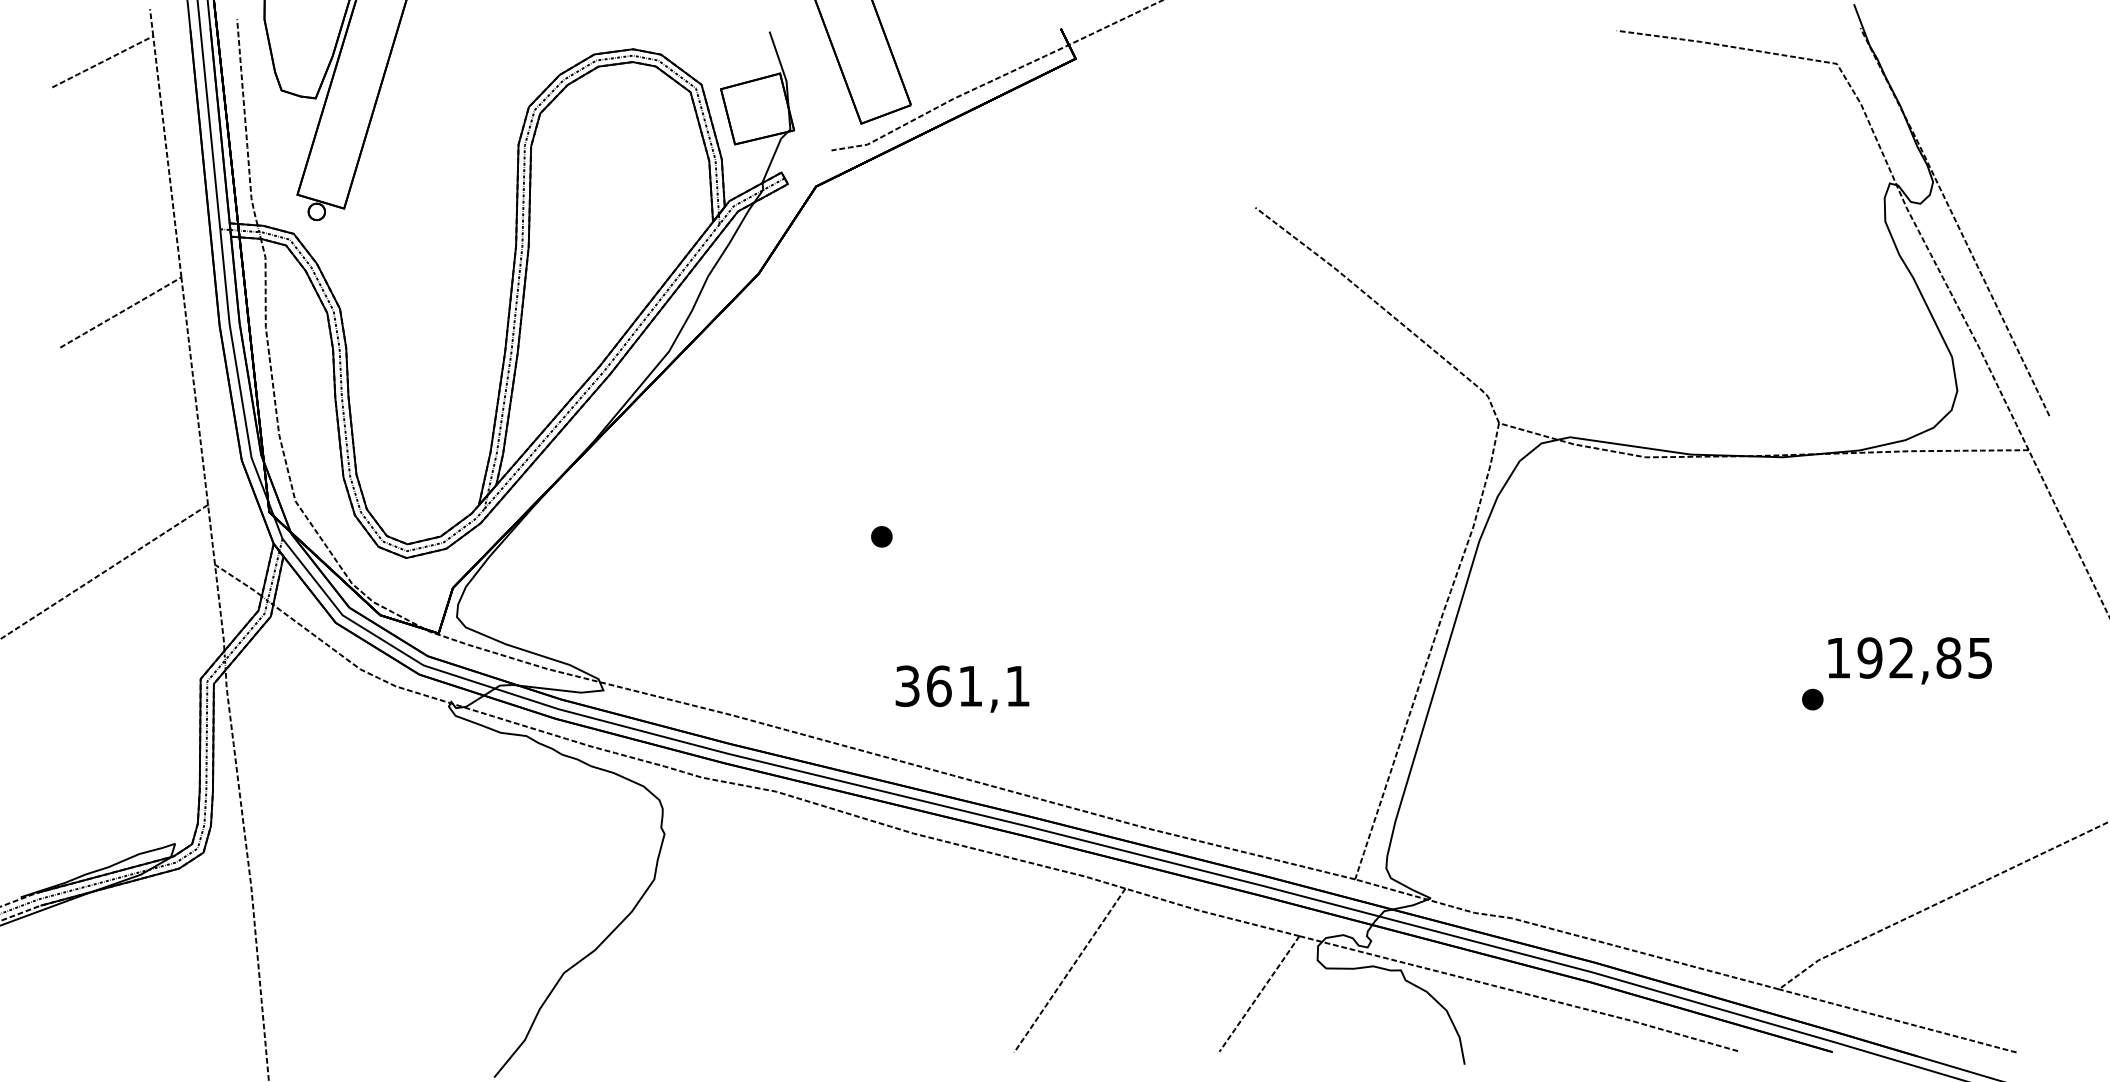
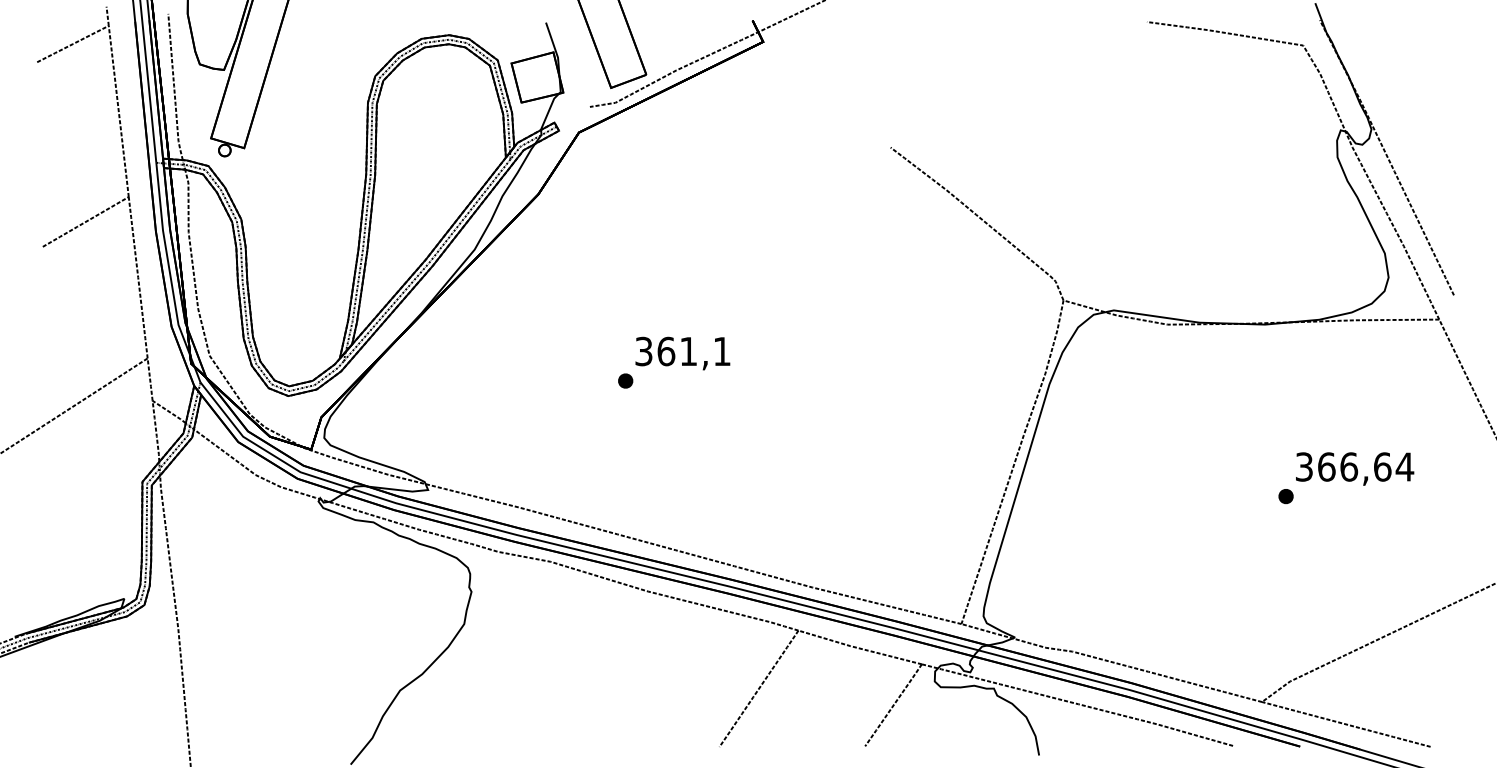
text: (1909, 657) -> (1354, 466), 192,85 -> 366,64
text: (962, 688) -> (682, 353), moved

